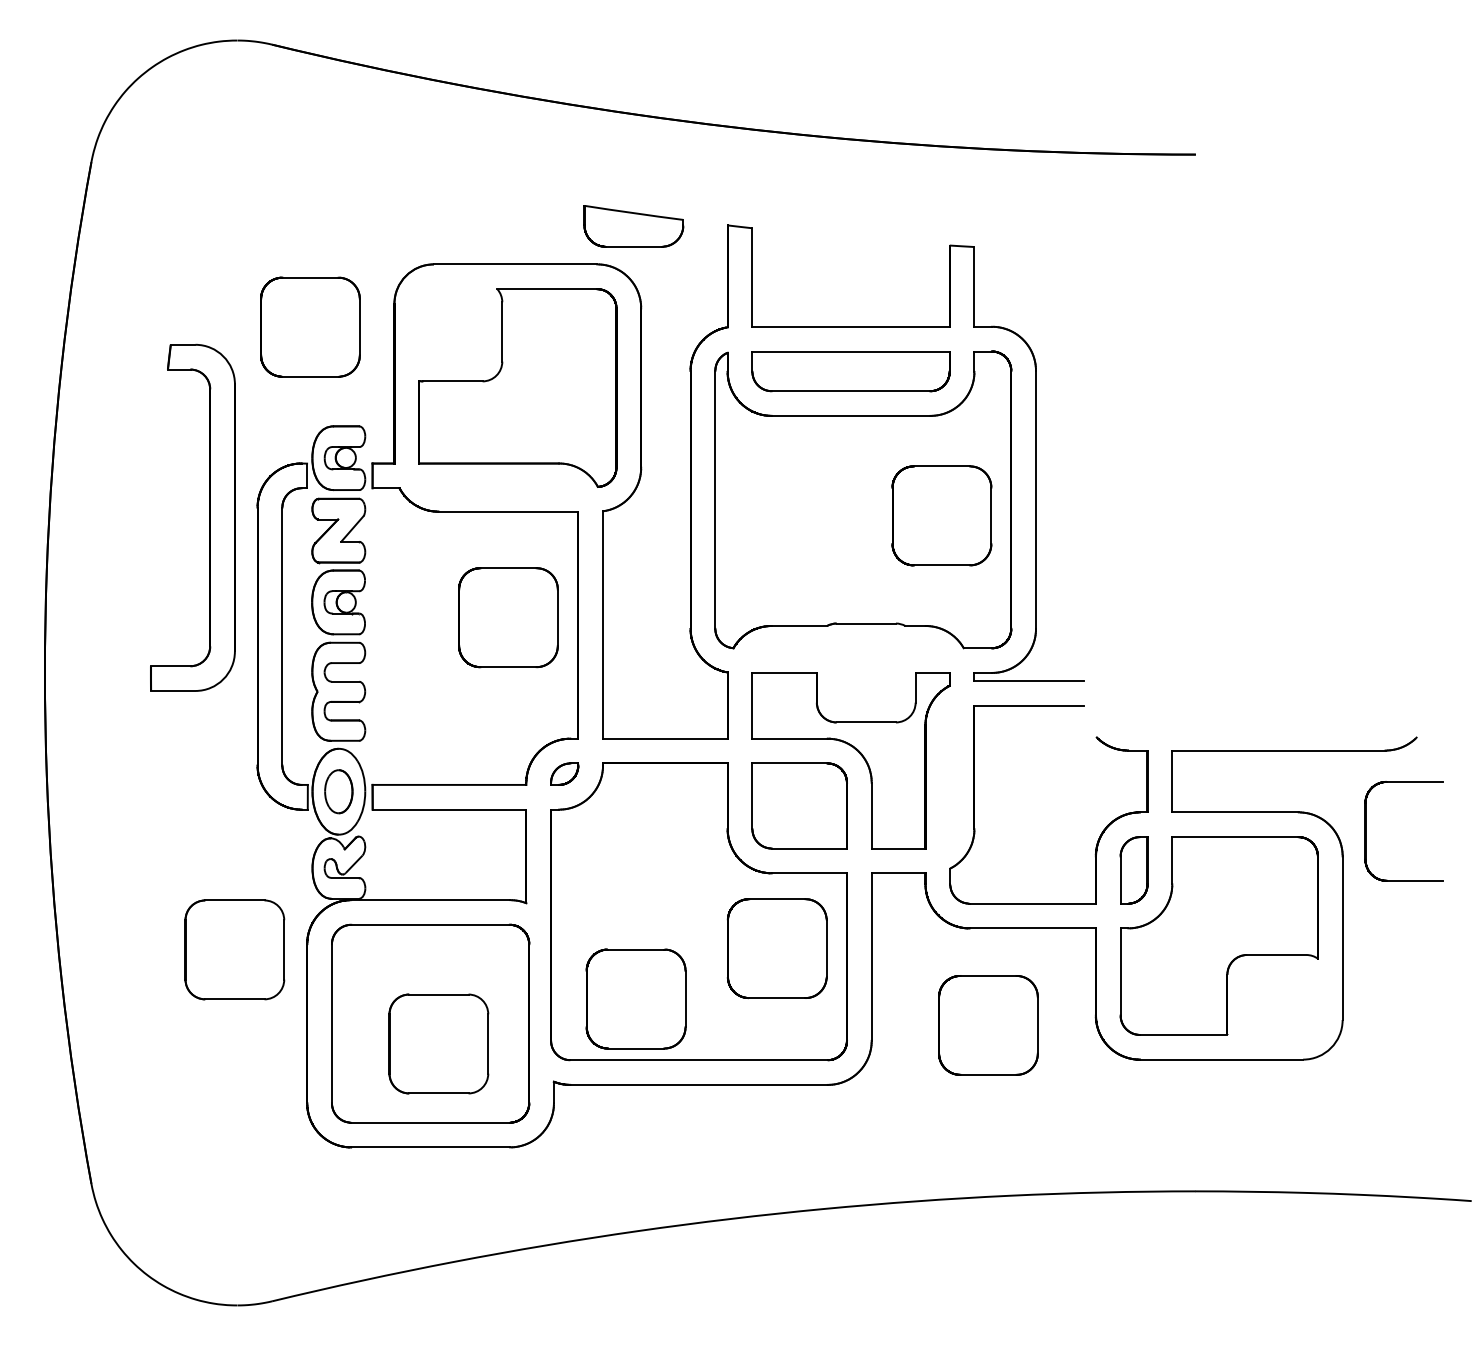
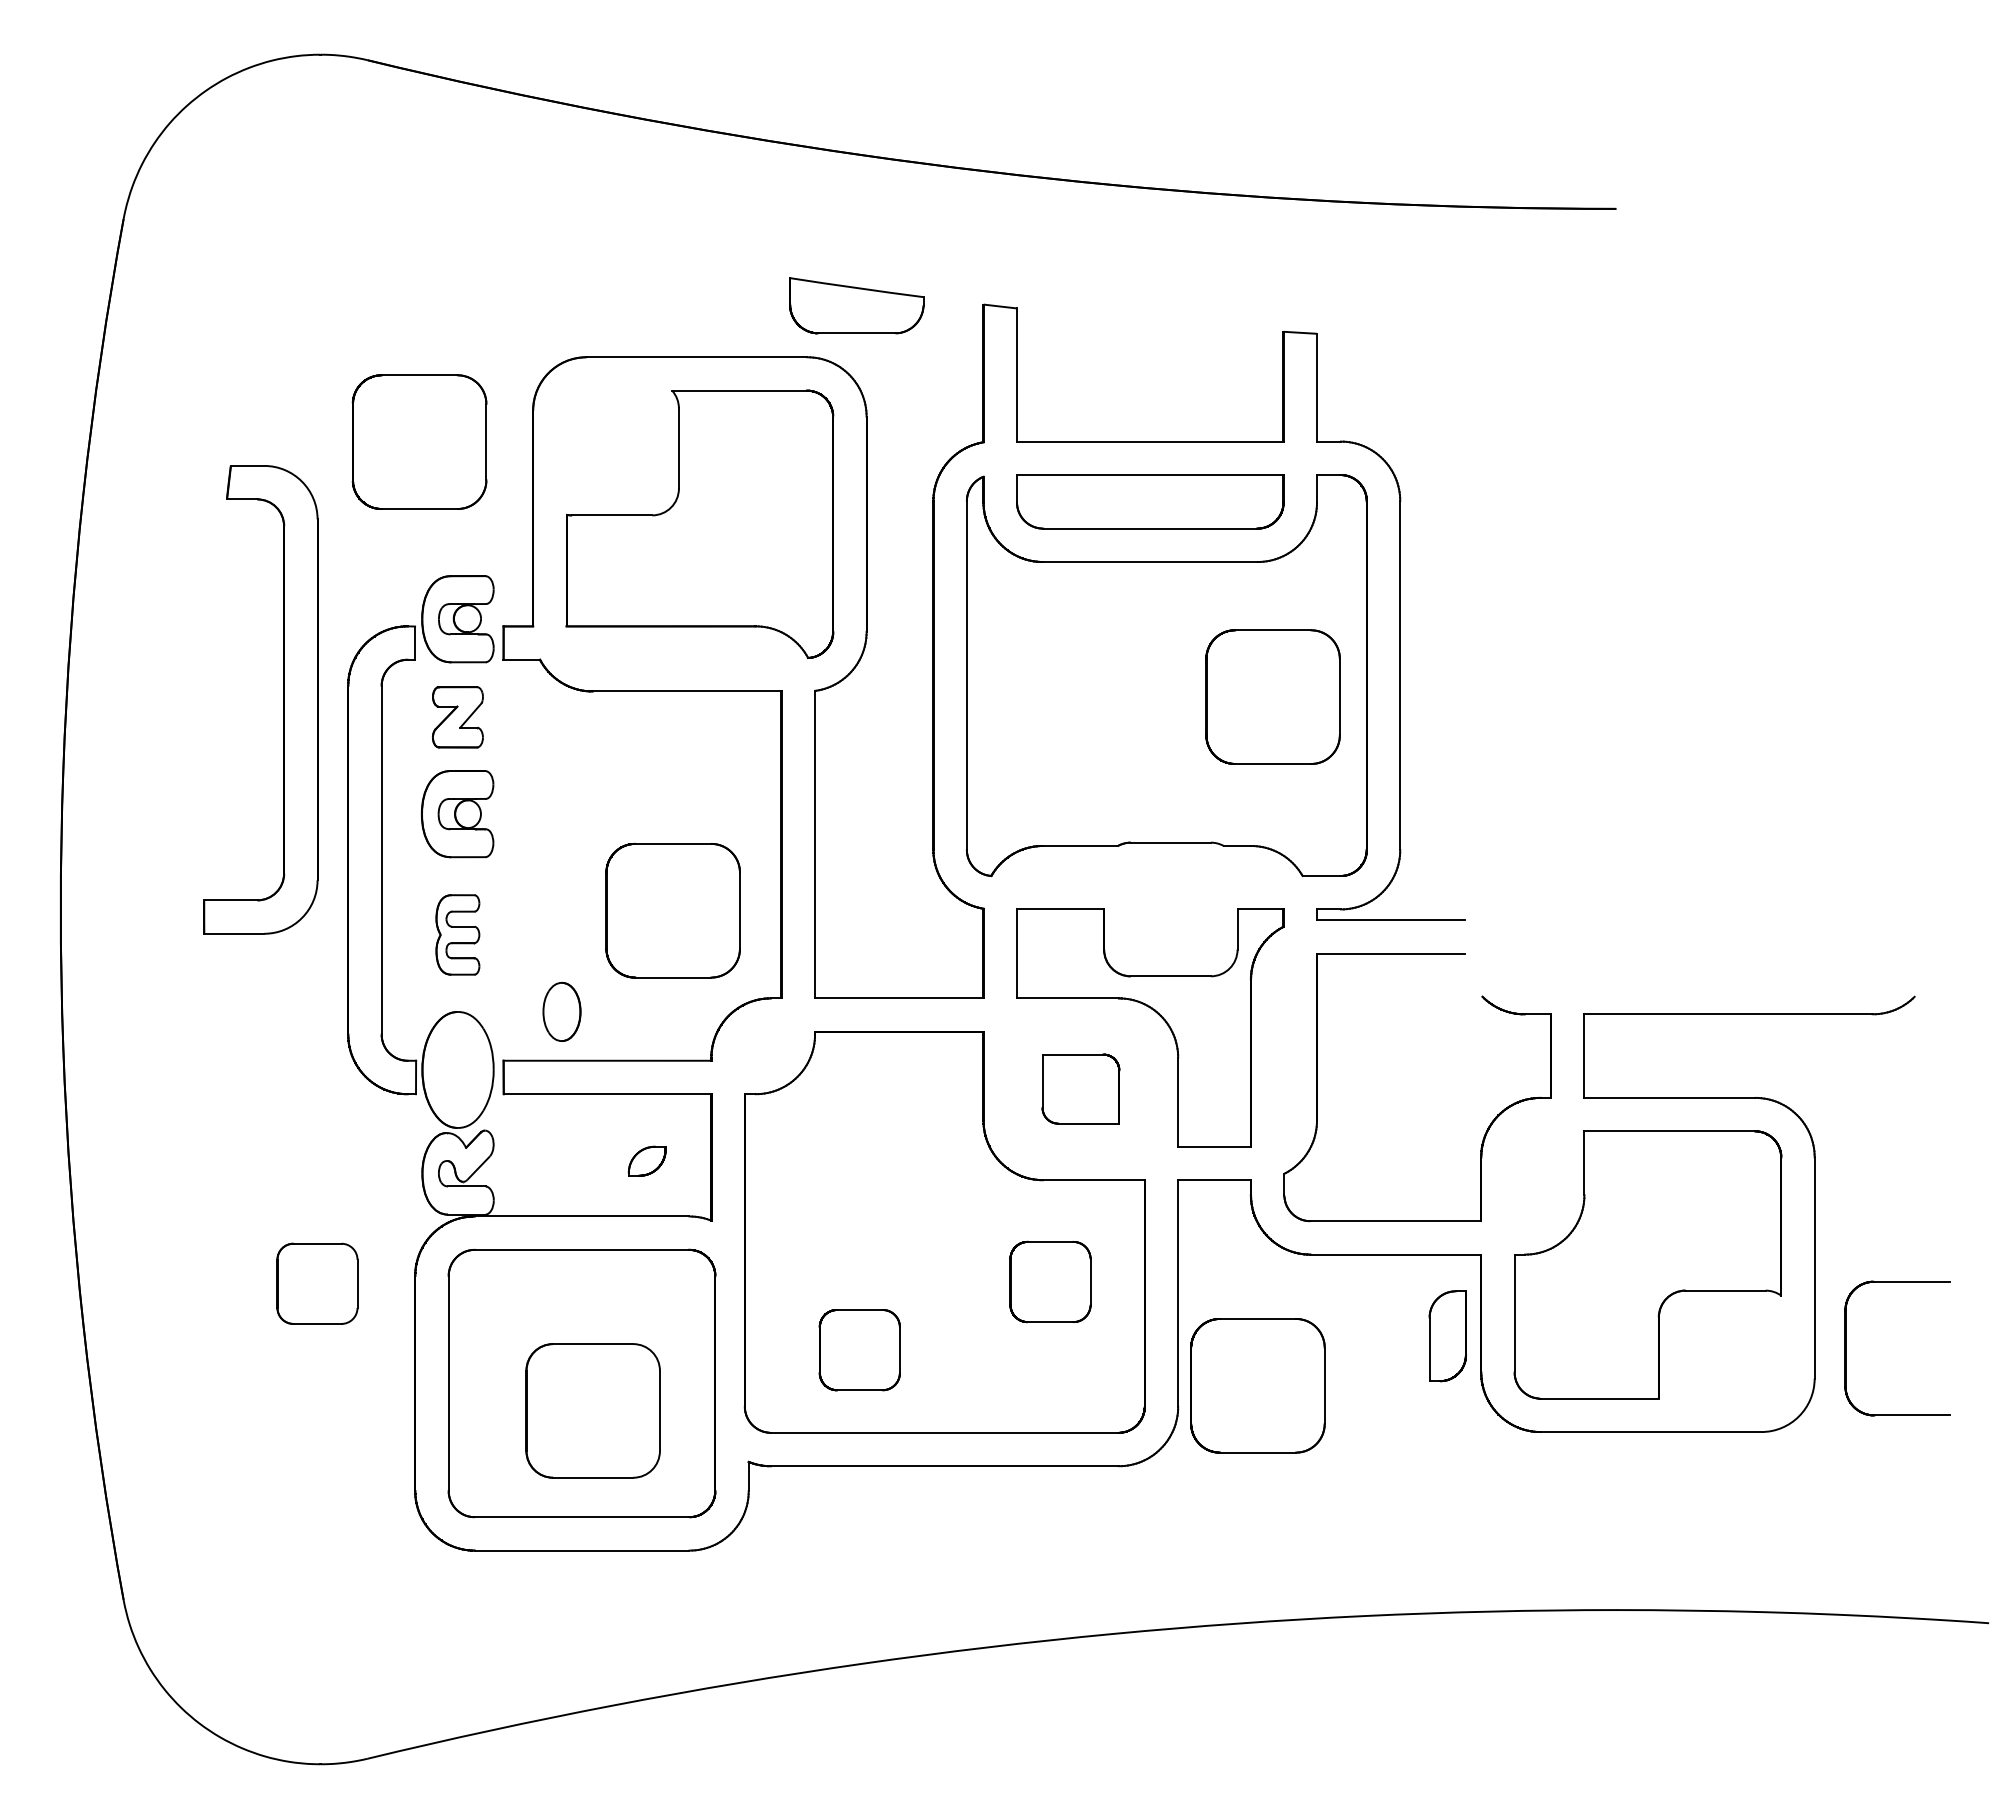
part: (338, 530) -> (457, 717), size x0.7
part: (507, 617) -> (672, 910), moved
part: (338, 691) -> (457, 934), size x0.6
part: (564, 773) -> (646, 1160), moved
part: (338, 791) -> (561, 1011), moved
part: (799, 805) -> (1080, 1088), size x0.6
part: (1366, 831) -> (1846, 1348), moved
part: (1133, 870) -> (1447, 1336), moved
part: (777, 948) -> (1050, 1281), size x0.6
part: (234, 949) -> (317, 1283), size x0.6
part: (635, 998) -> (859, 1349), size x0.6
part: (988, 1025) -> (1257, 1385), moved

